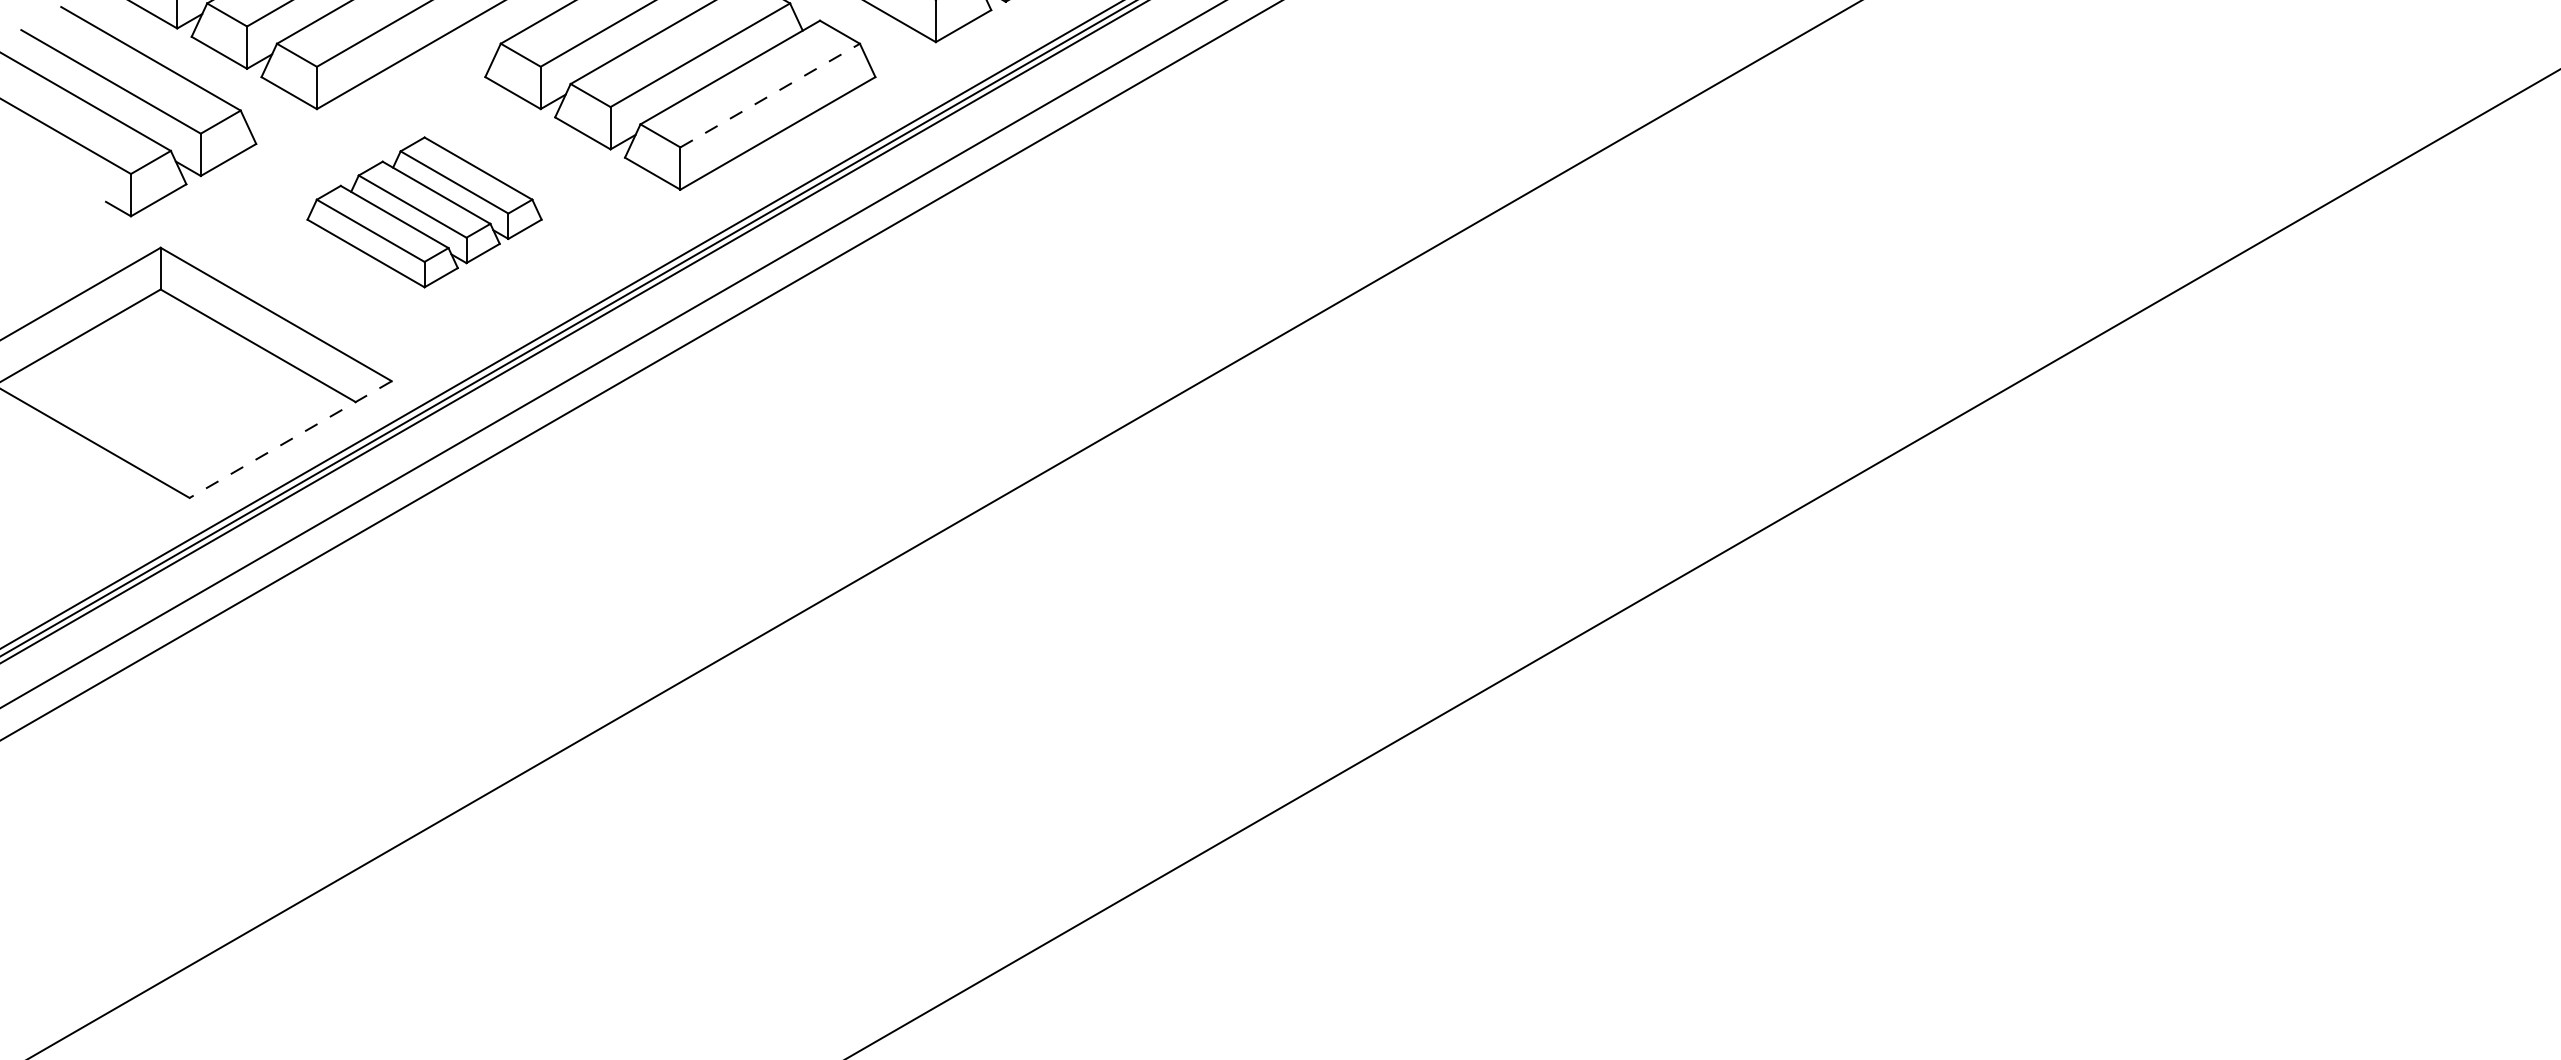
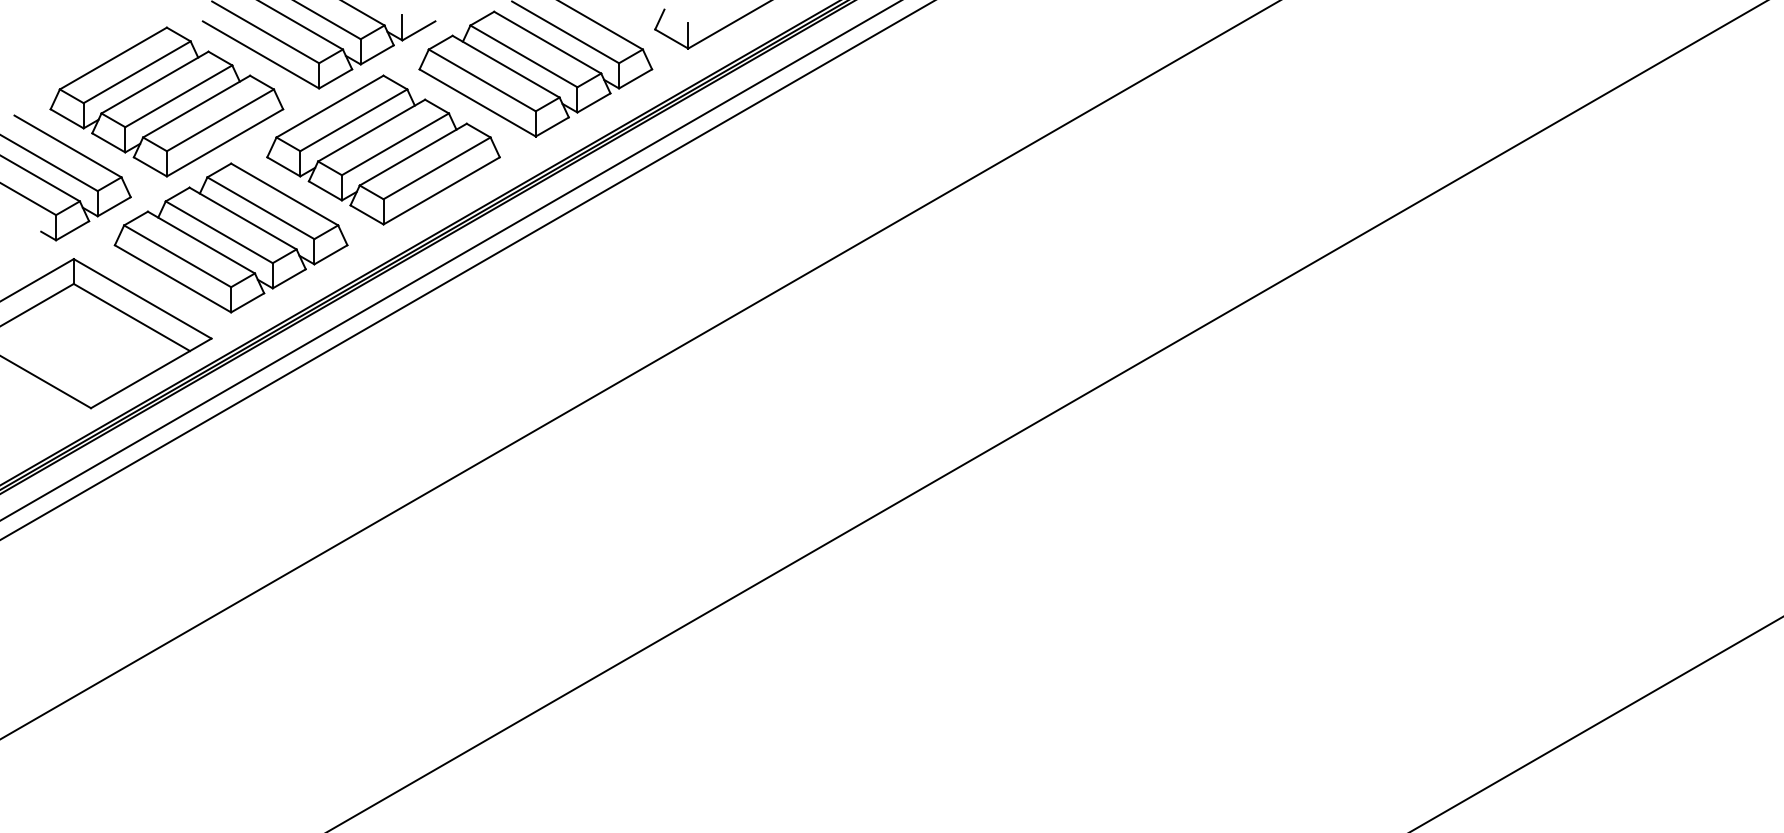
line: (770, 95) -> (437, 168), dashed -> solid
part: (423, 211) -> (230, 237), size x1.67
line: (291, 439) -> (151, 373), dashed -> solid

